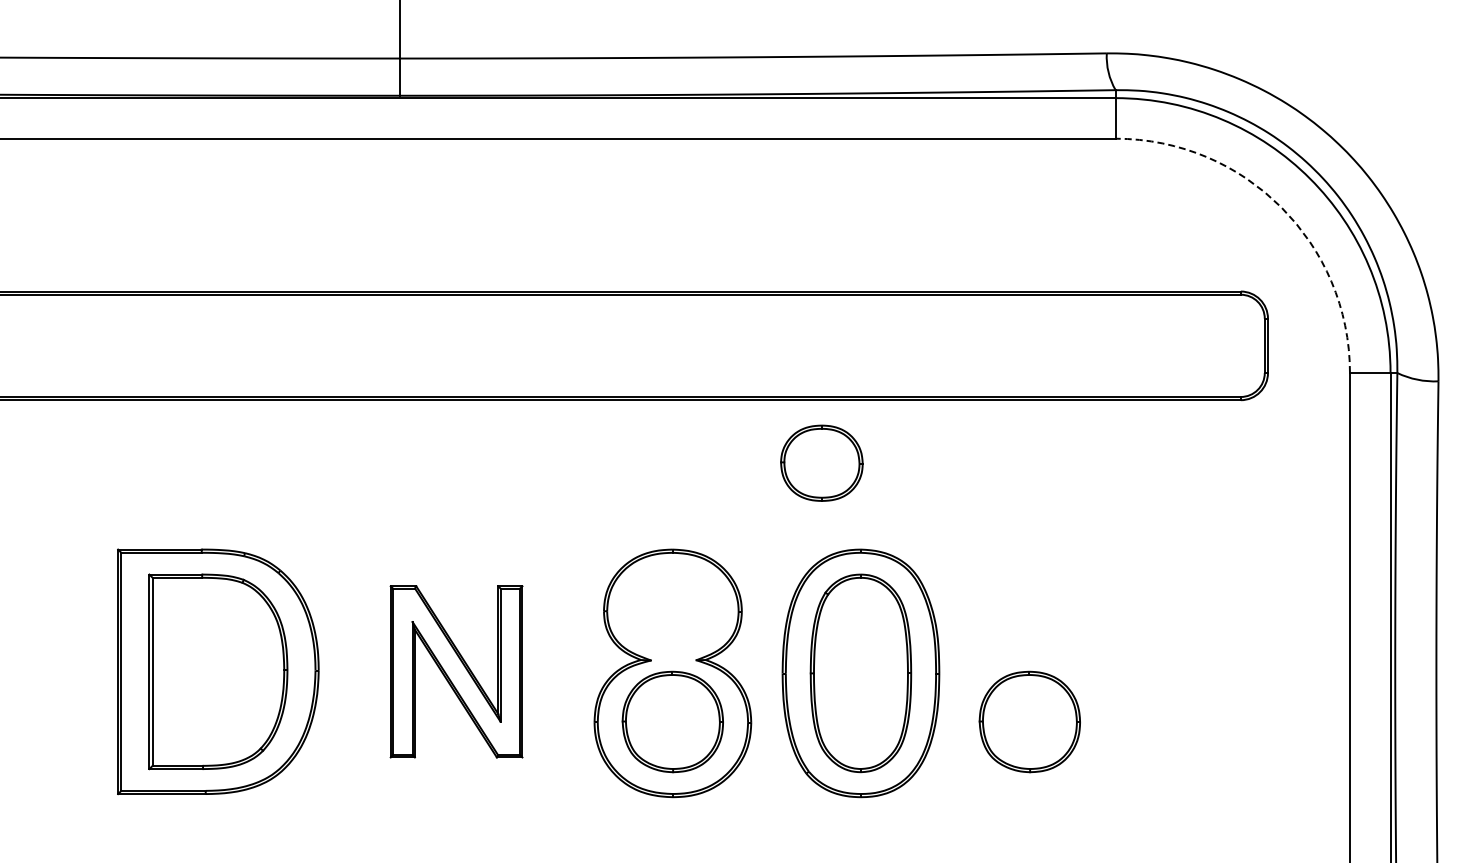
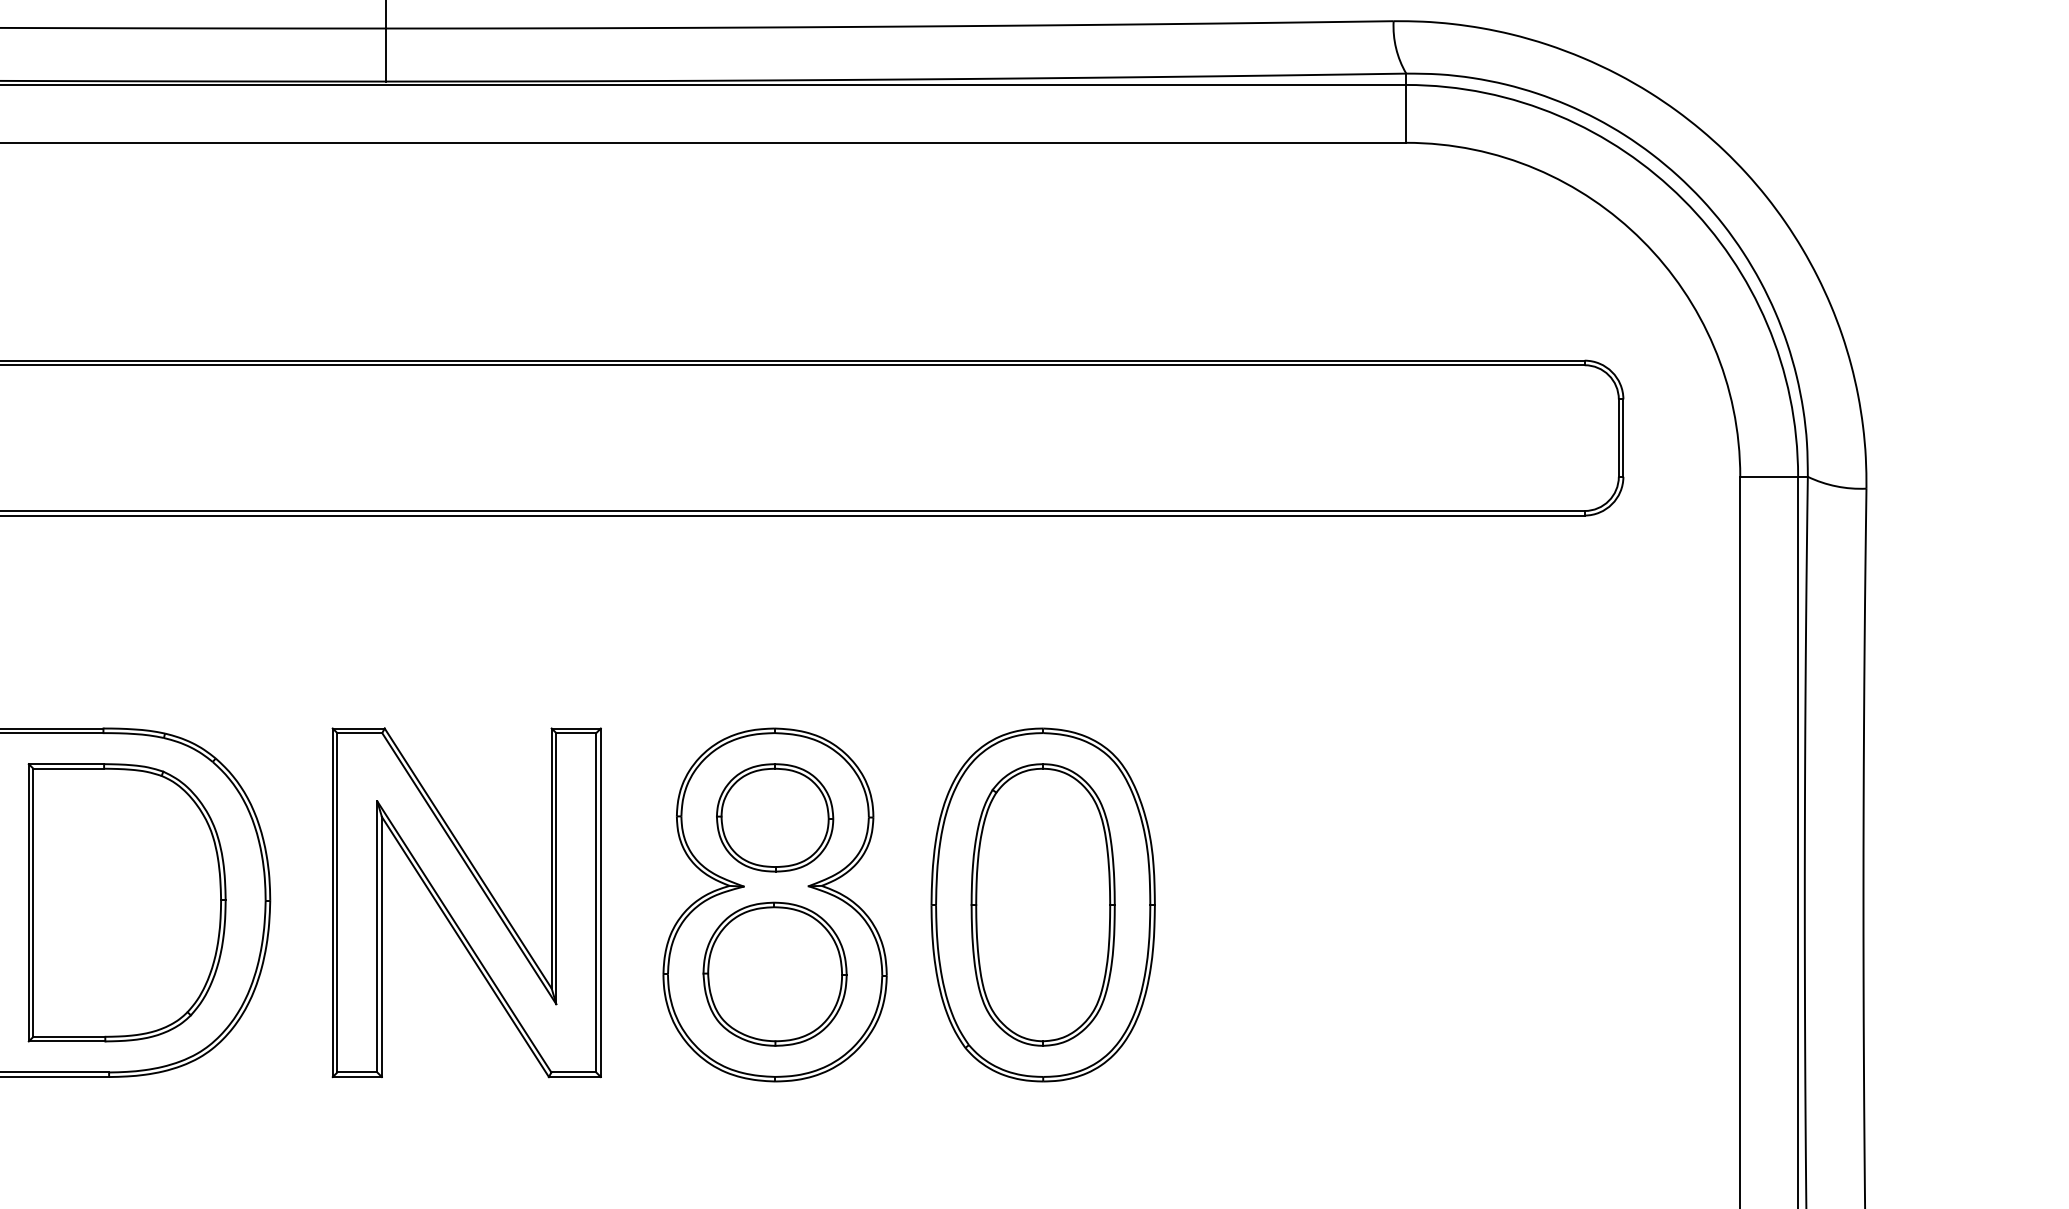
arc: (1281, 207) -> (1642, 240), dashed -> solid
part: (821, 462) -> (774, 816), moved
part: (456, 671) -> (466, 902), size x1.43
part: (1029, 721) -> (1283, 973), removed

